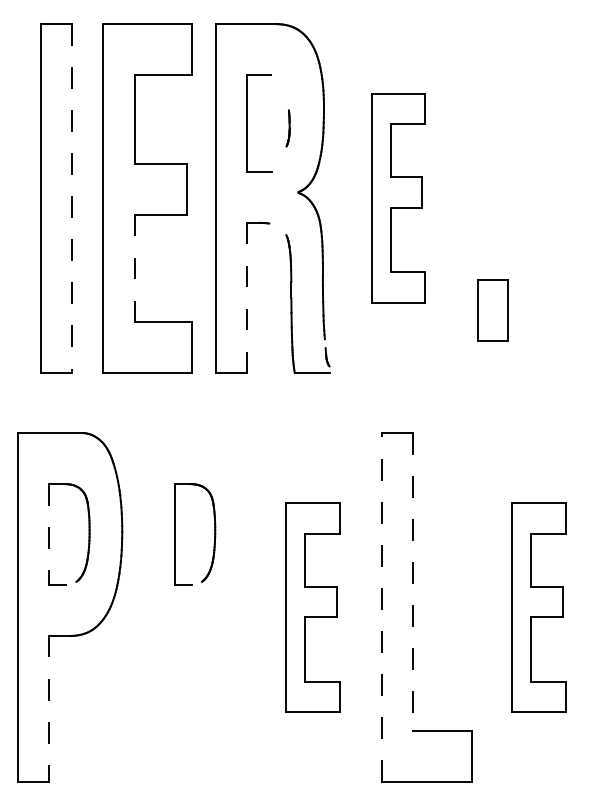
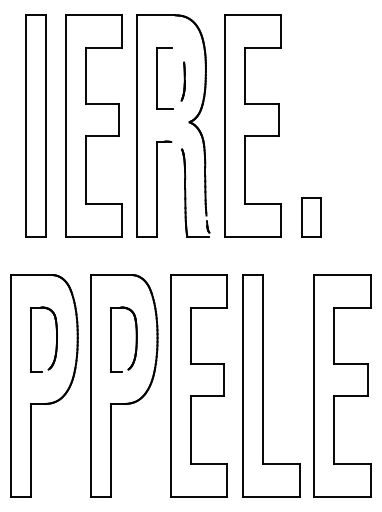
part: (287, 128) -> (182, 81), size x1.67
part: (397, 197) -> (252, 125), size x1.67
line: (72, 199) -> (46, 126), dashed -> solid
line: (134, 268) -> (85, 170), dashed -> solid
line: (247, 298) -> (157, 189), dashed -> solid
part: (493, 310) -> (311, 217), moved
line: (49, 536) -> (31, 340), dashed -> solid
line: (413, 581) -> (262, 369), dashed -> solid
part: (195, 606) -> (124, 385), added
part: (312, 606) -> (198, 385), size x1.67
line: (381, 606) -> (242, 385), dashed -> solid
part: (539, 606) -> (342, 385), size x1.67
line: (49, 709) -> (31, 450), dashed -> solid

